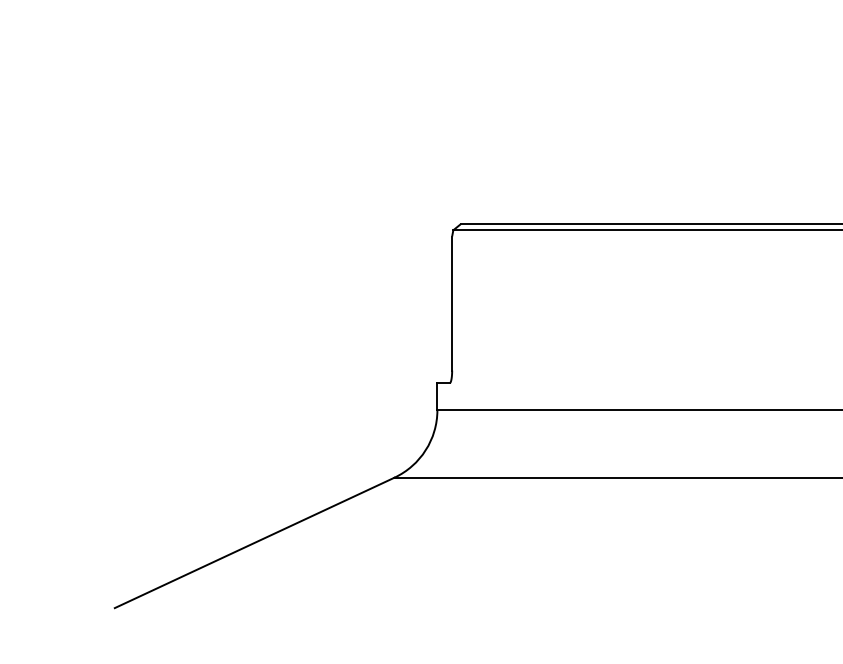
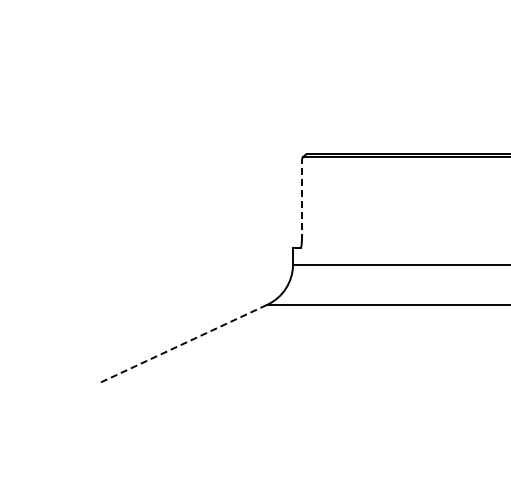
line: (451, 304) -> (301, 201), solid -> dashed
line: (255, 542) -> (184, 343), solid -> dashed

